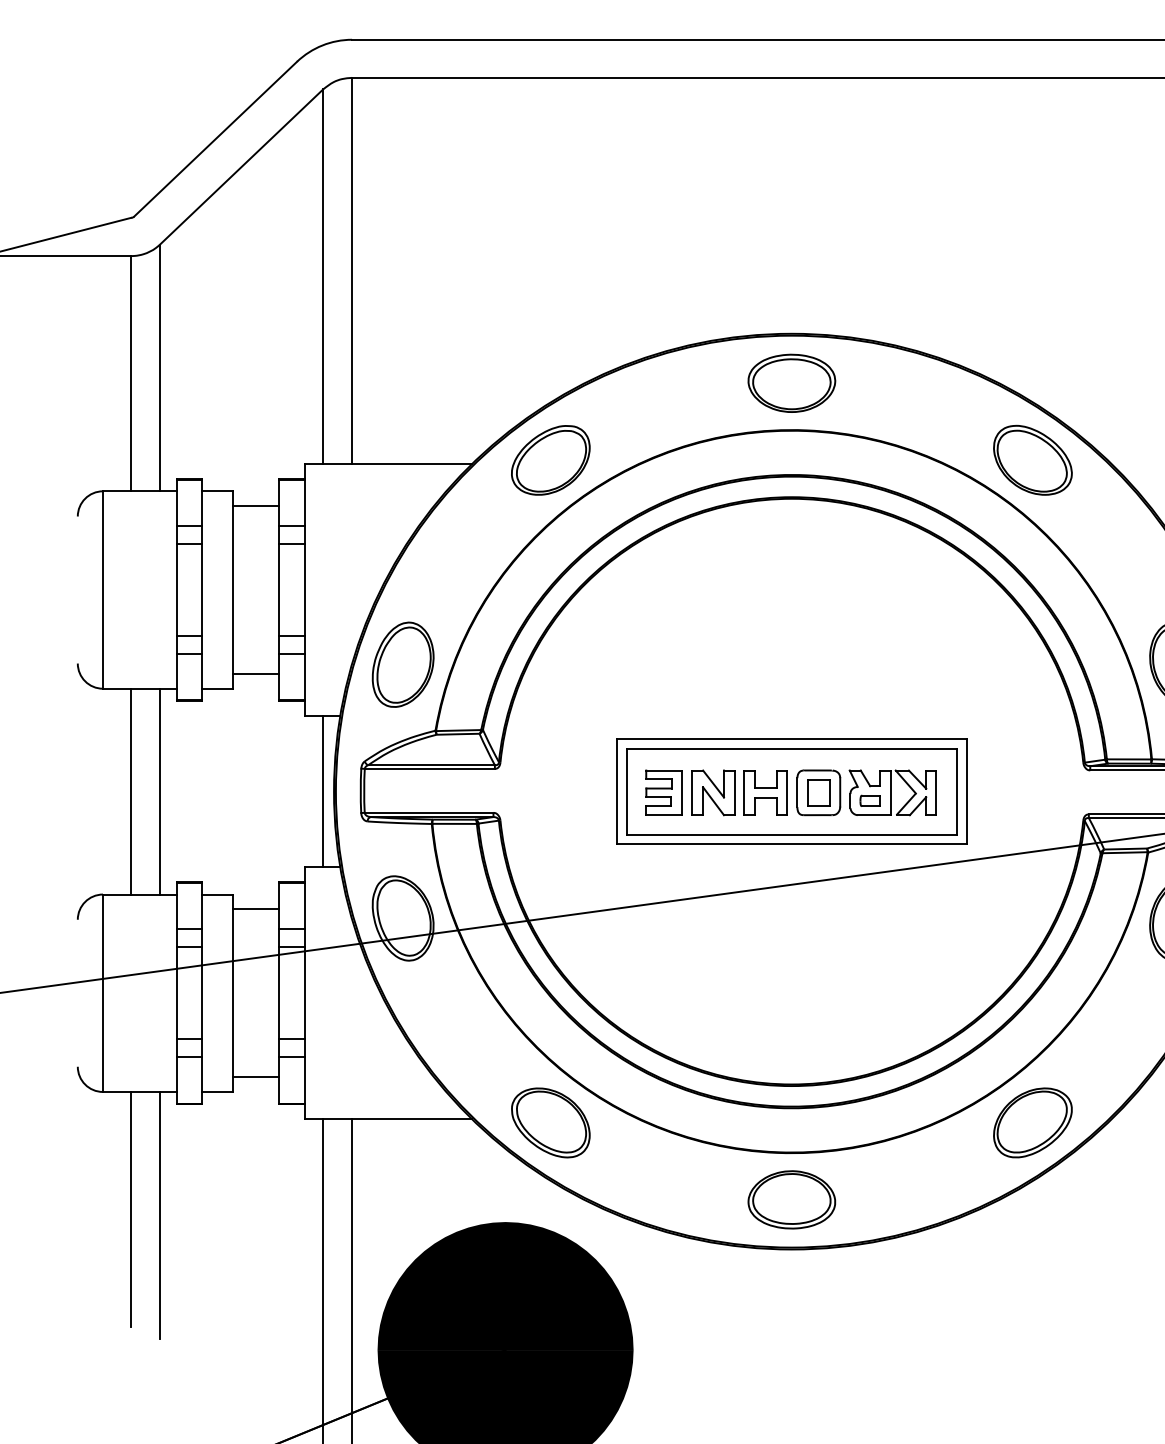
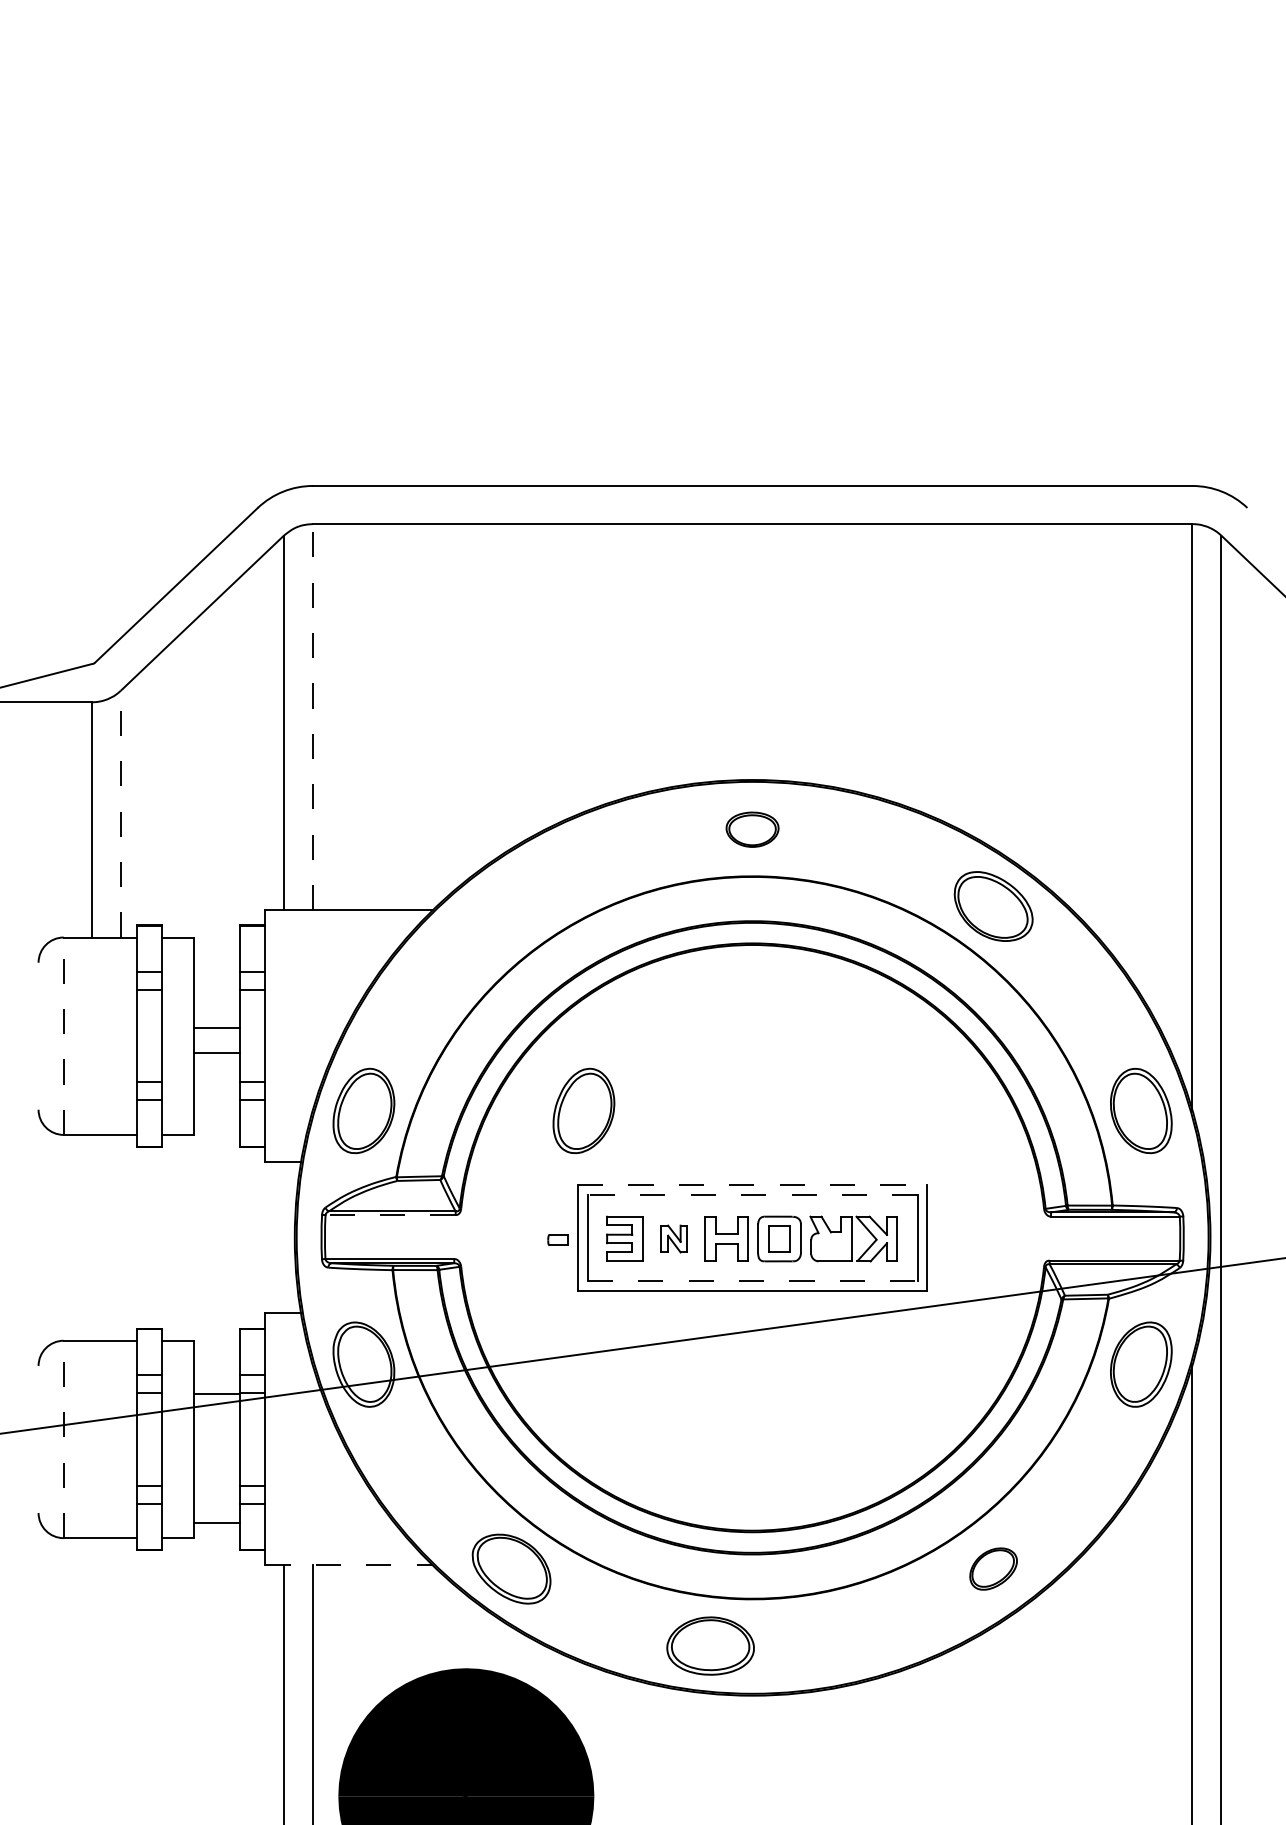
line: (351, 270) -> (312, 716), solid -> dashed
line: (159, 367) -> (120, 813), solid -> dashed
part: (791, 383) -> (752, 829), size x0.6
part: (550, 460) -> (511, 906), removed
line: (255, 506) -> (216, 1028), moved
line: (102, 590) -> (63, 1036), solid -> dashed
part: (622, 664) -> (583, 1110), added
line: (255, 674) -> (216, 1053), moved
line: (791, 739) -> (752, 1185), solid -> dashed
line: (791, 748) -> (752, 1194), solid -> dashed
line: (429, 769) -> (390, 1215), solid -> dashed
line: (130, 791) -> (91, 1237), removed
line: (159, 791) -> (120, 1237), removed
line: (322, 791) -> (283, 1237), removed
part: (713, 792) -> (674, 1238), size x0.6
part: (869, 800) -> (557, 1239), moved
line: (791, 834) -> (752, 1280), solid -> dashed
line: (255, 909) -> (216, 1394), moved
line: (102, 993) -> (63, 1439), solid -> dashed
line: (388, 1119) -> (349, 1565), solid -> dashed
part: (1032, 1122) -> (993, 1568), size x0.6
part: (791, 1199) -> (710, 1645), moved
line: (130, 1209) -> (91, 1655), removed
line: (159, 1215) -> (120, 1661), removed

